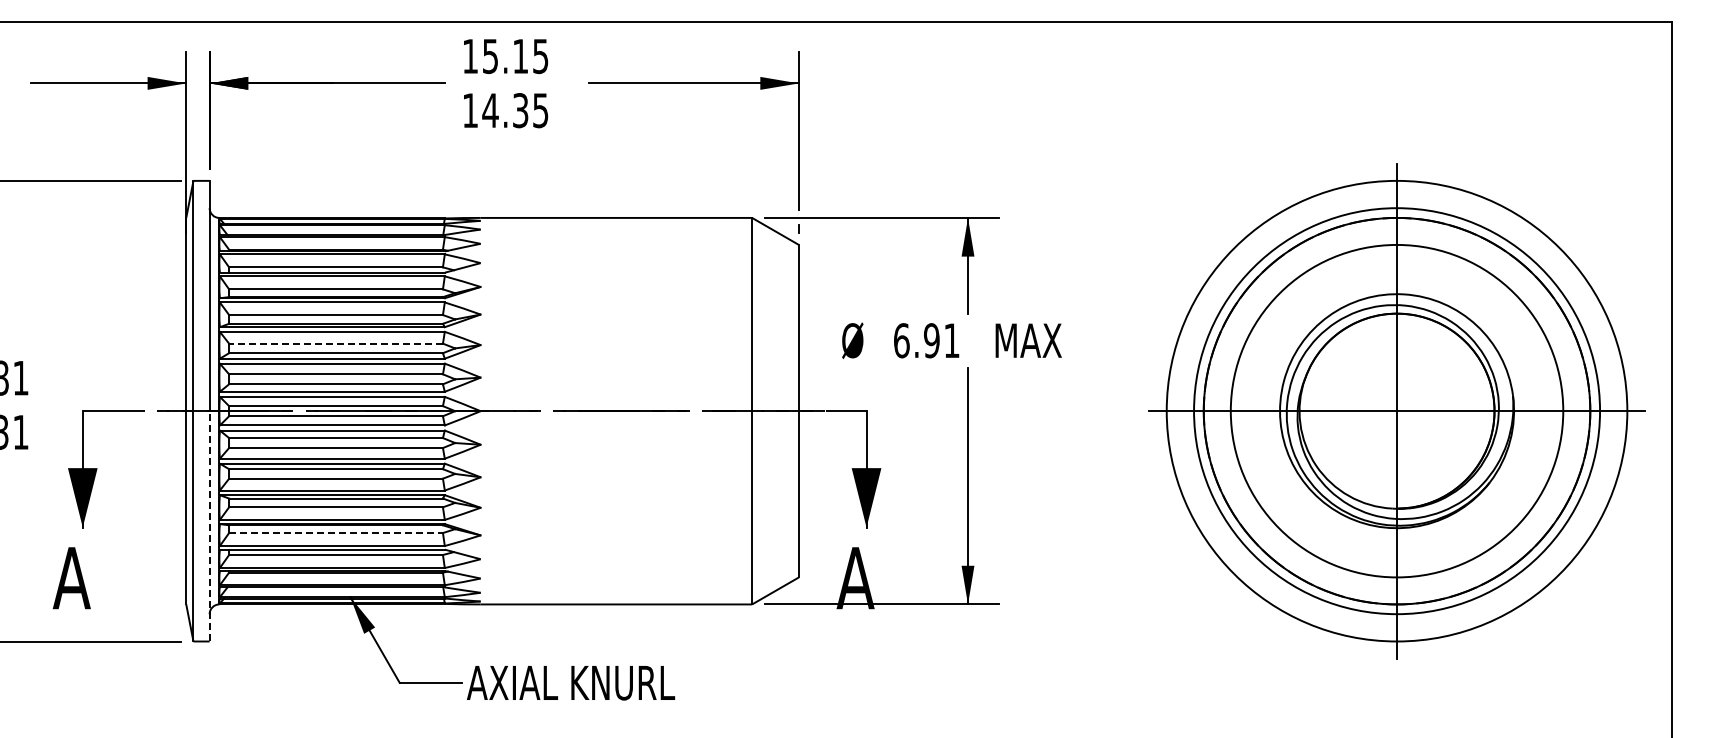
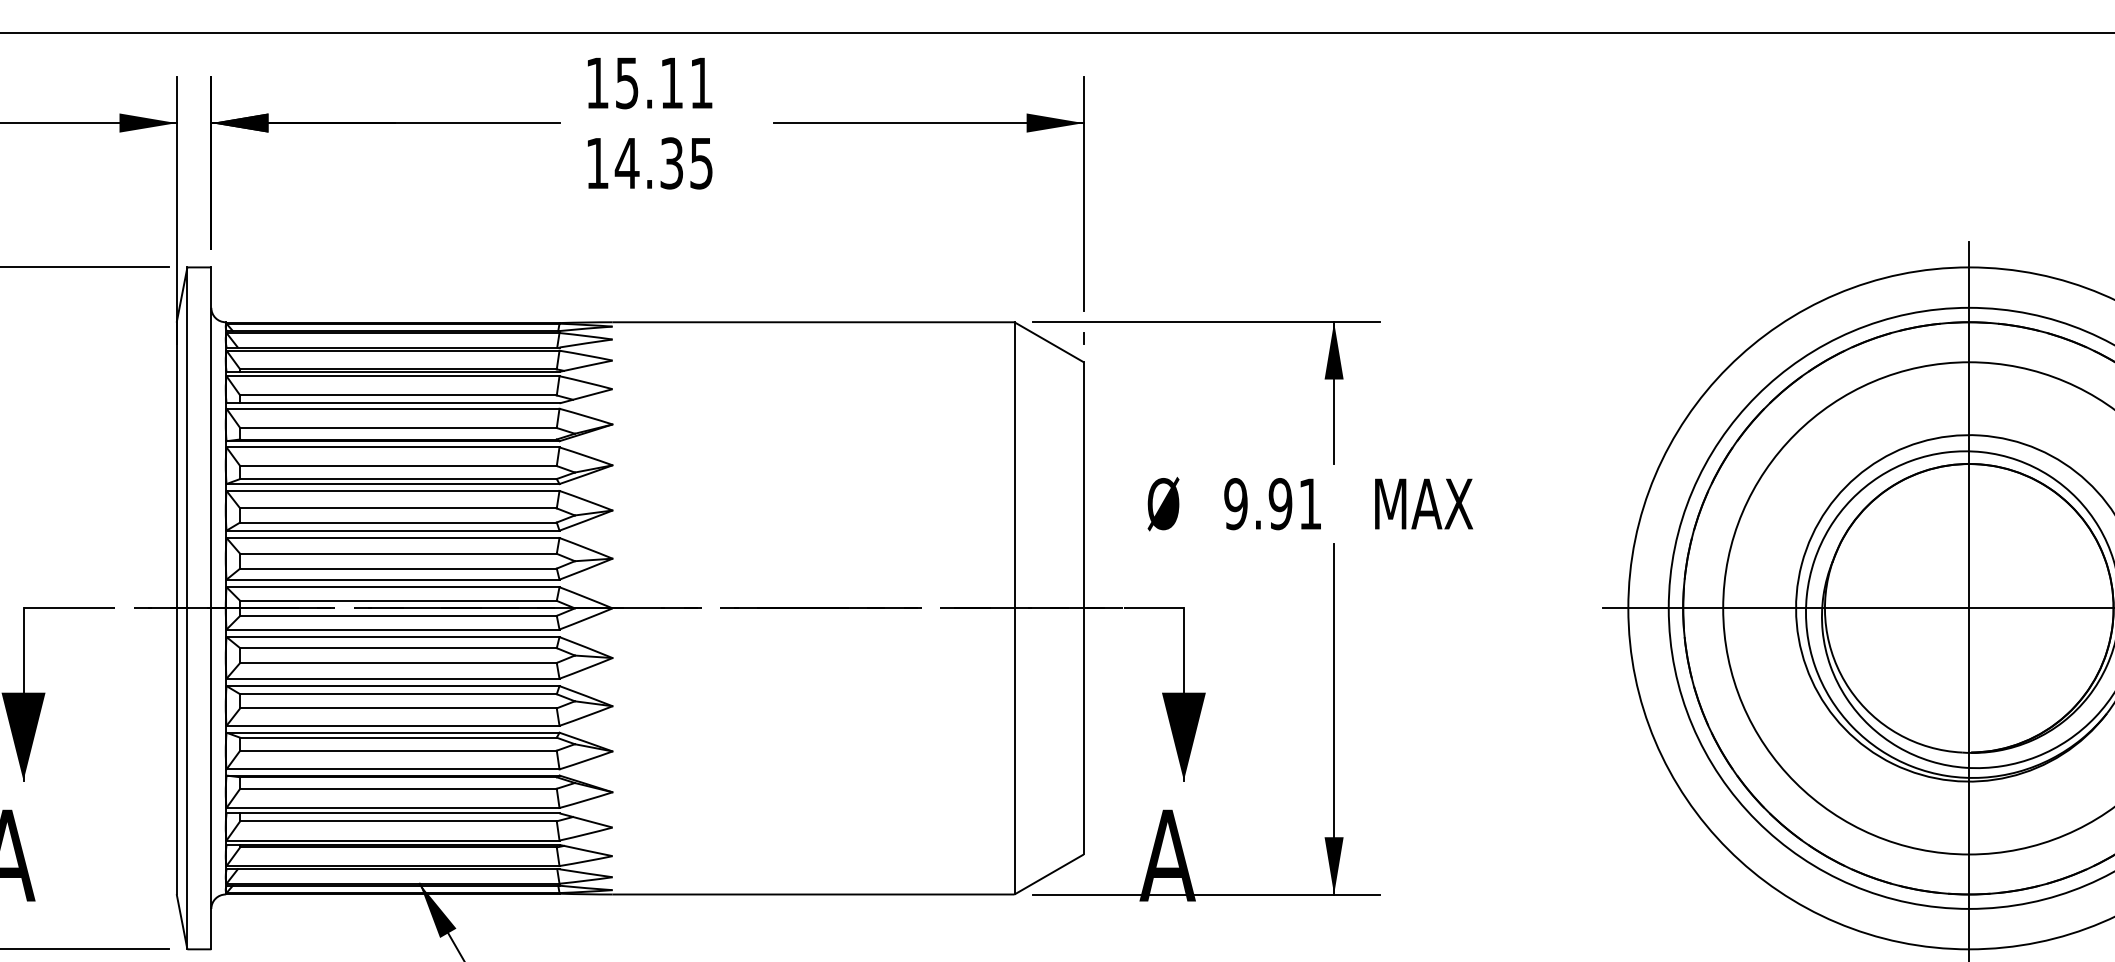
text: (540, 56) -> (701, 83), 15.15 -> 15.11
text: (901, 340) -> (1235, 503), 6.91 -> 9.91
line: (336, 343) -> (399, 508), dashed -> solid
line: (209, 525) -> (211, 777), dashed -> solid
line: (336, 533) -> (399, 789), dashed -> solid

